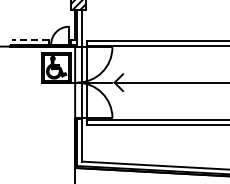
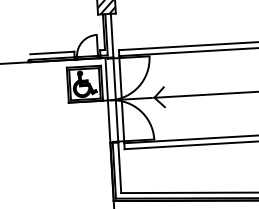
line: (30, 39) -> (52, 52), dashed -> solid

